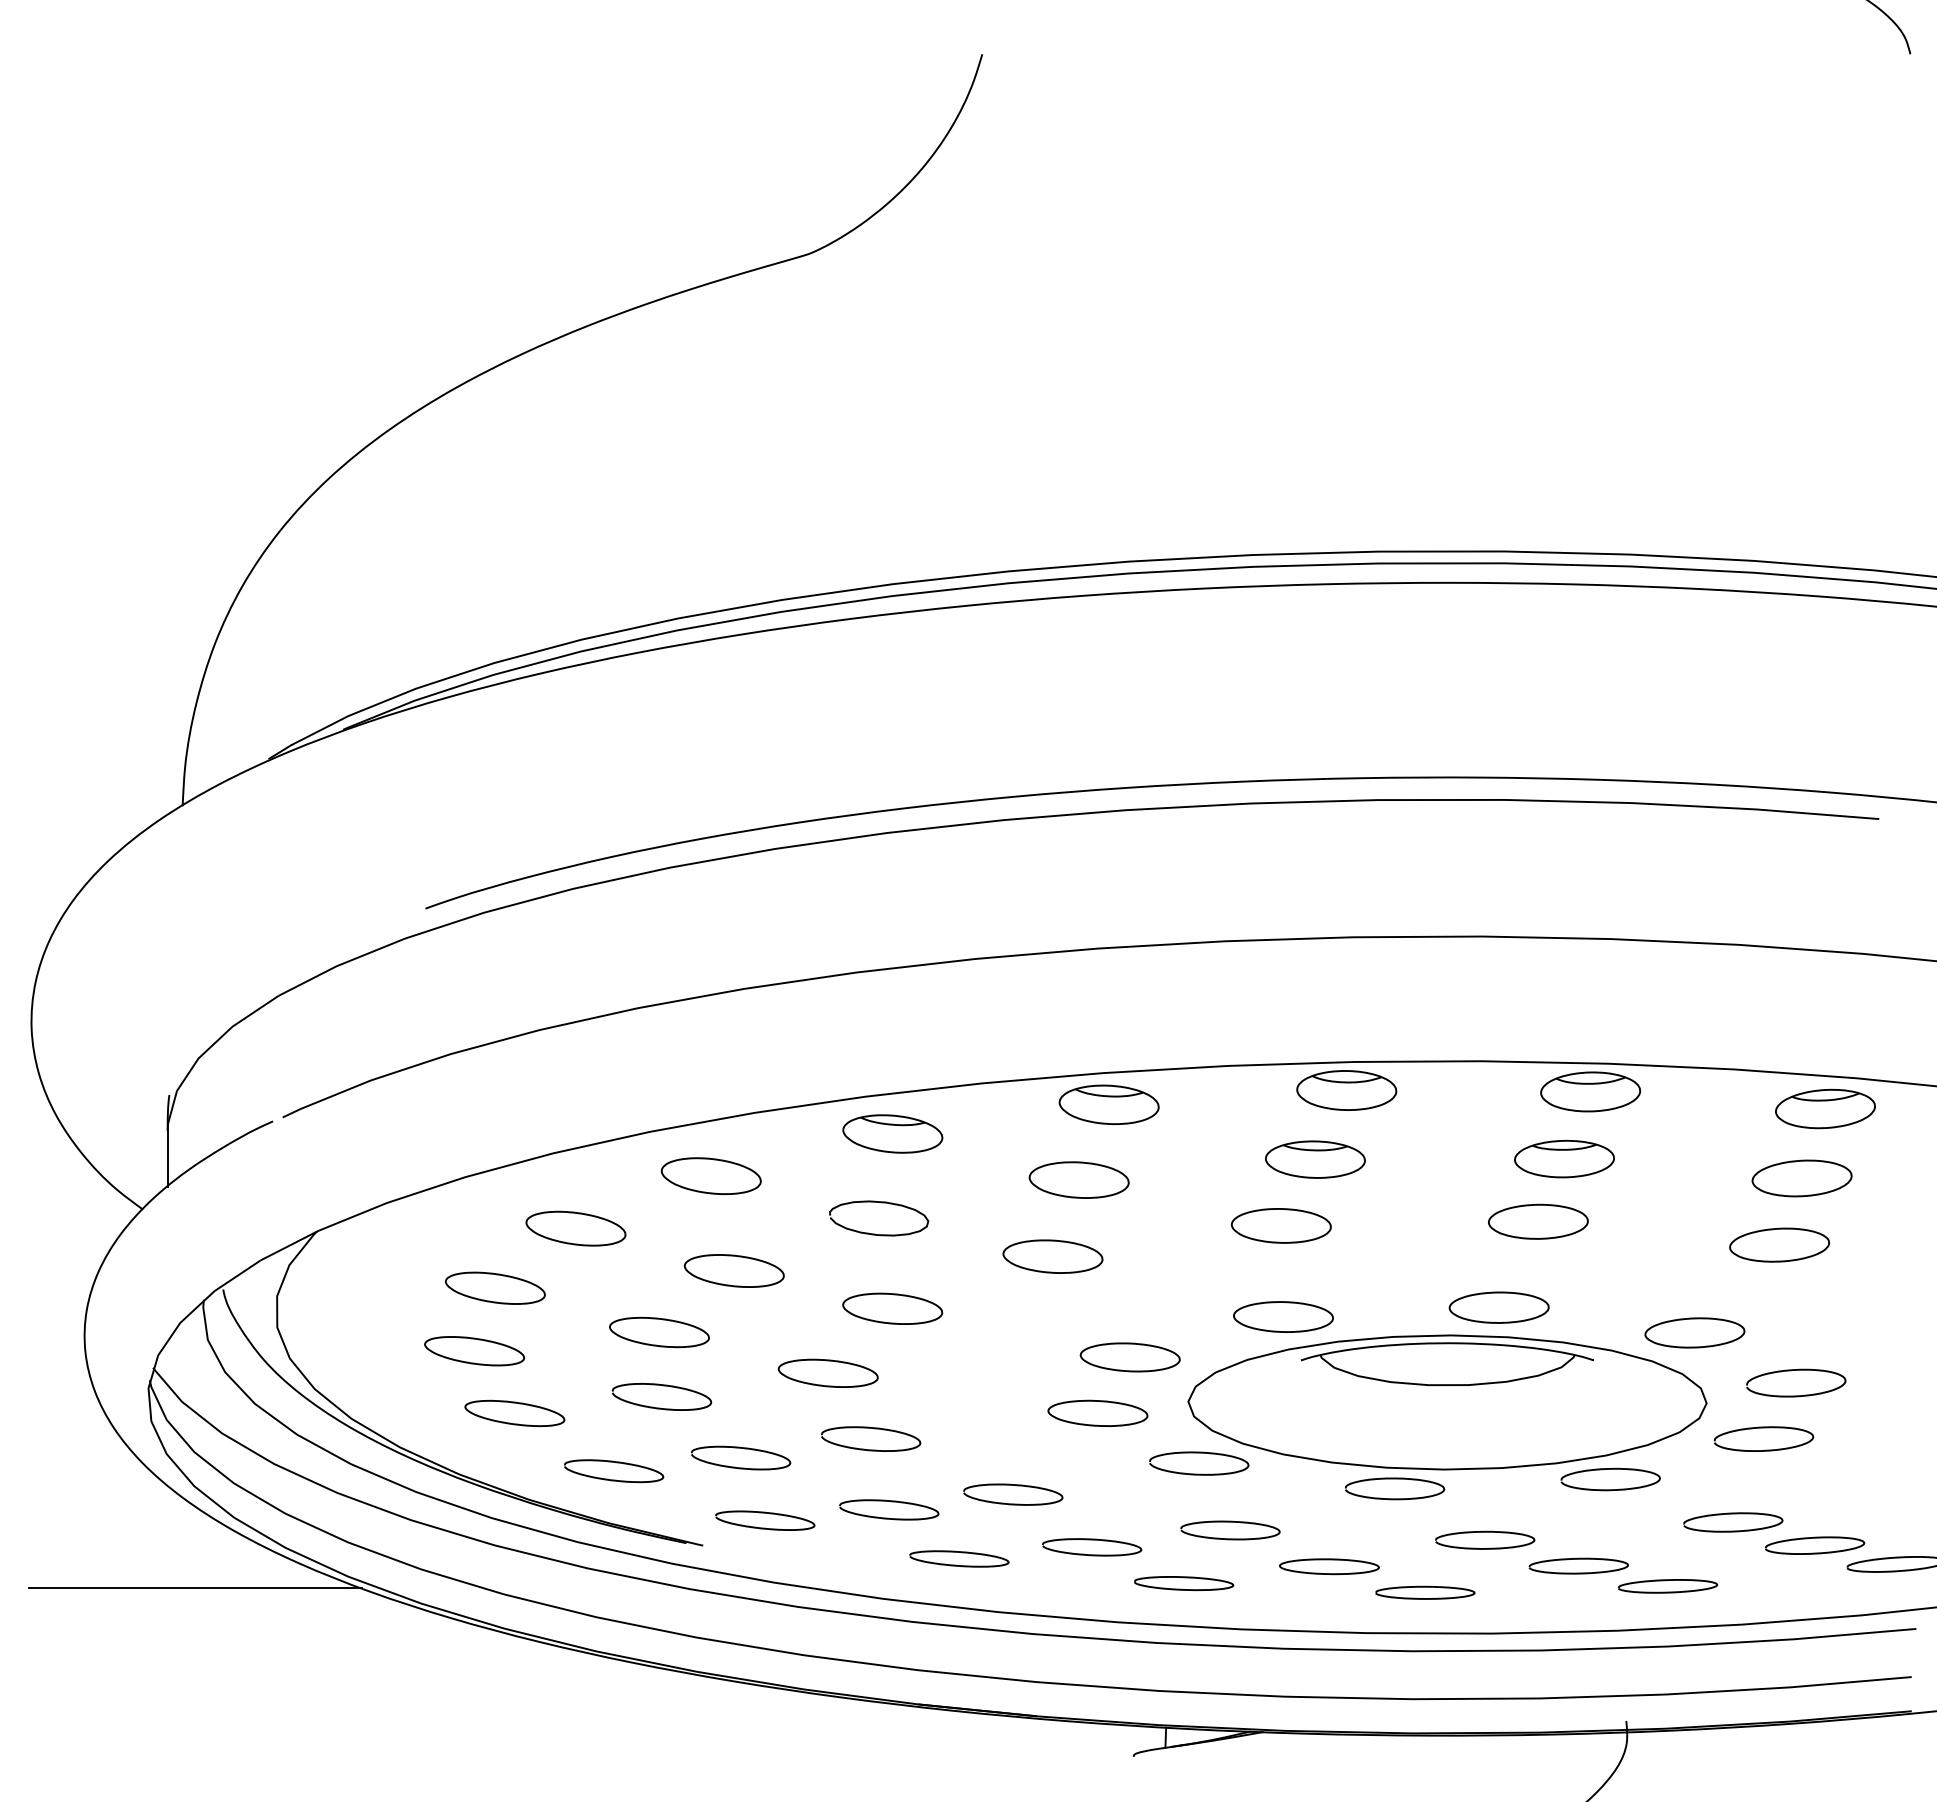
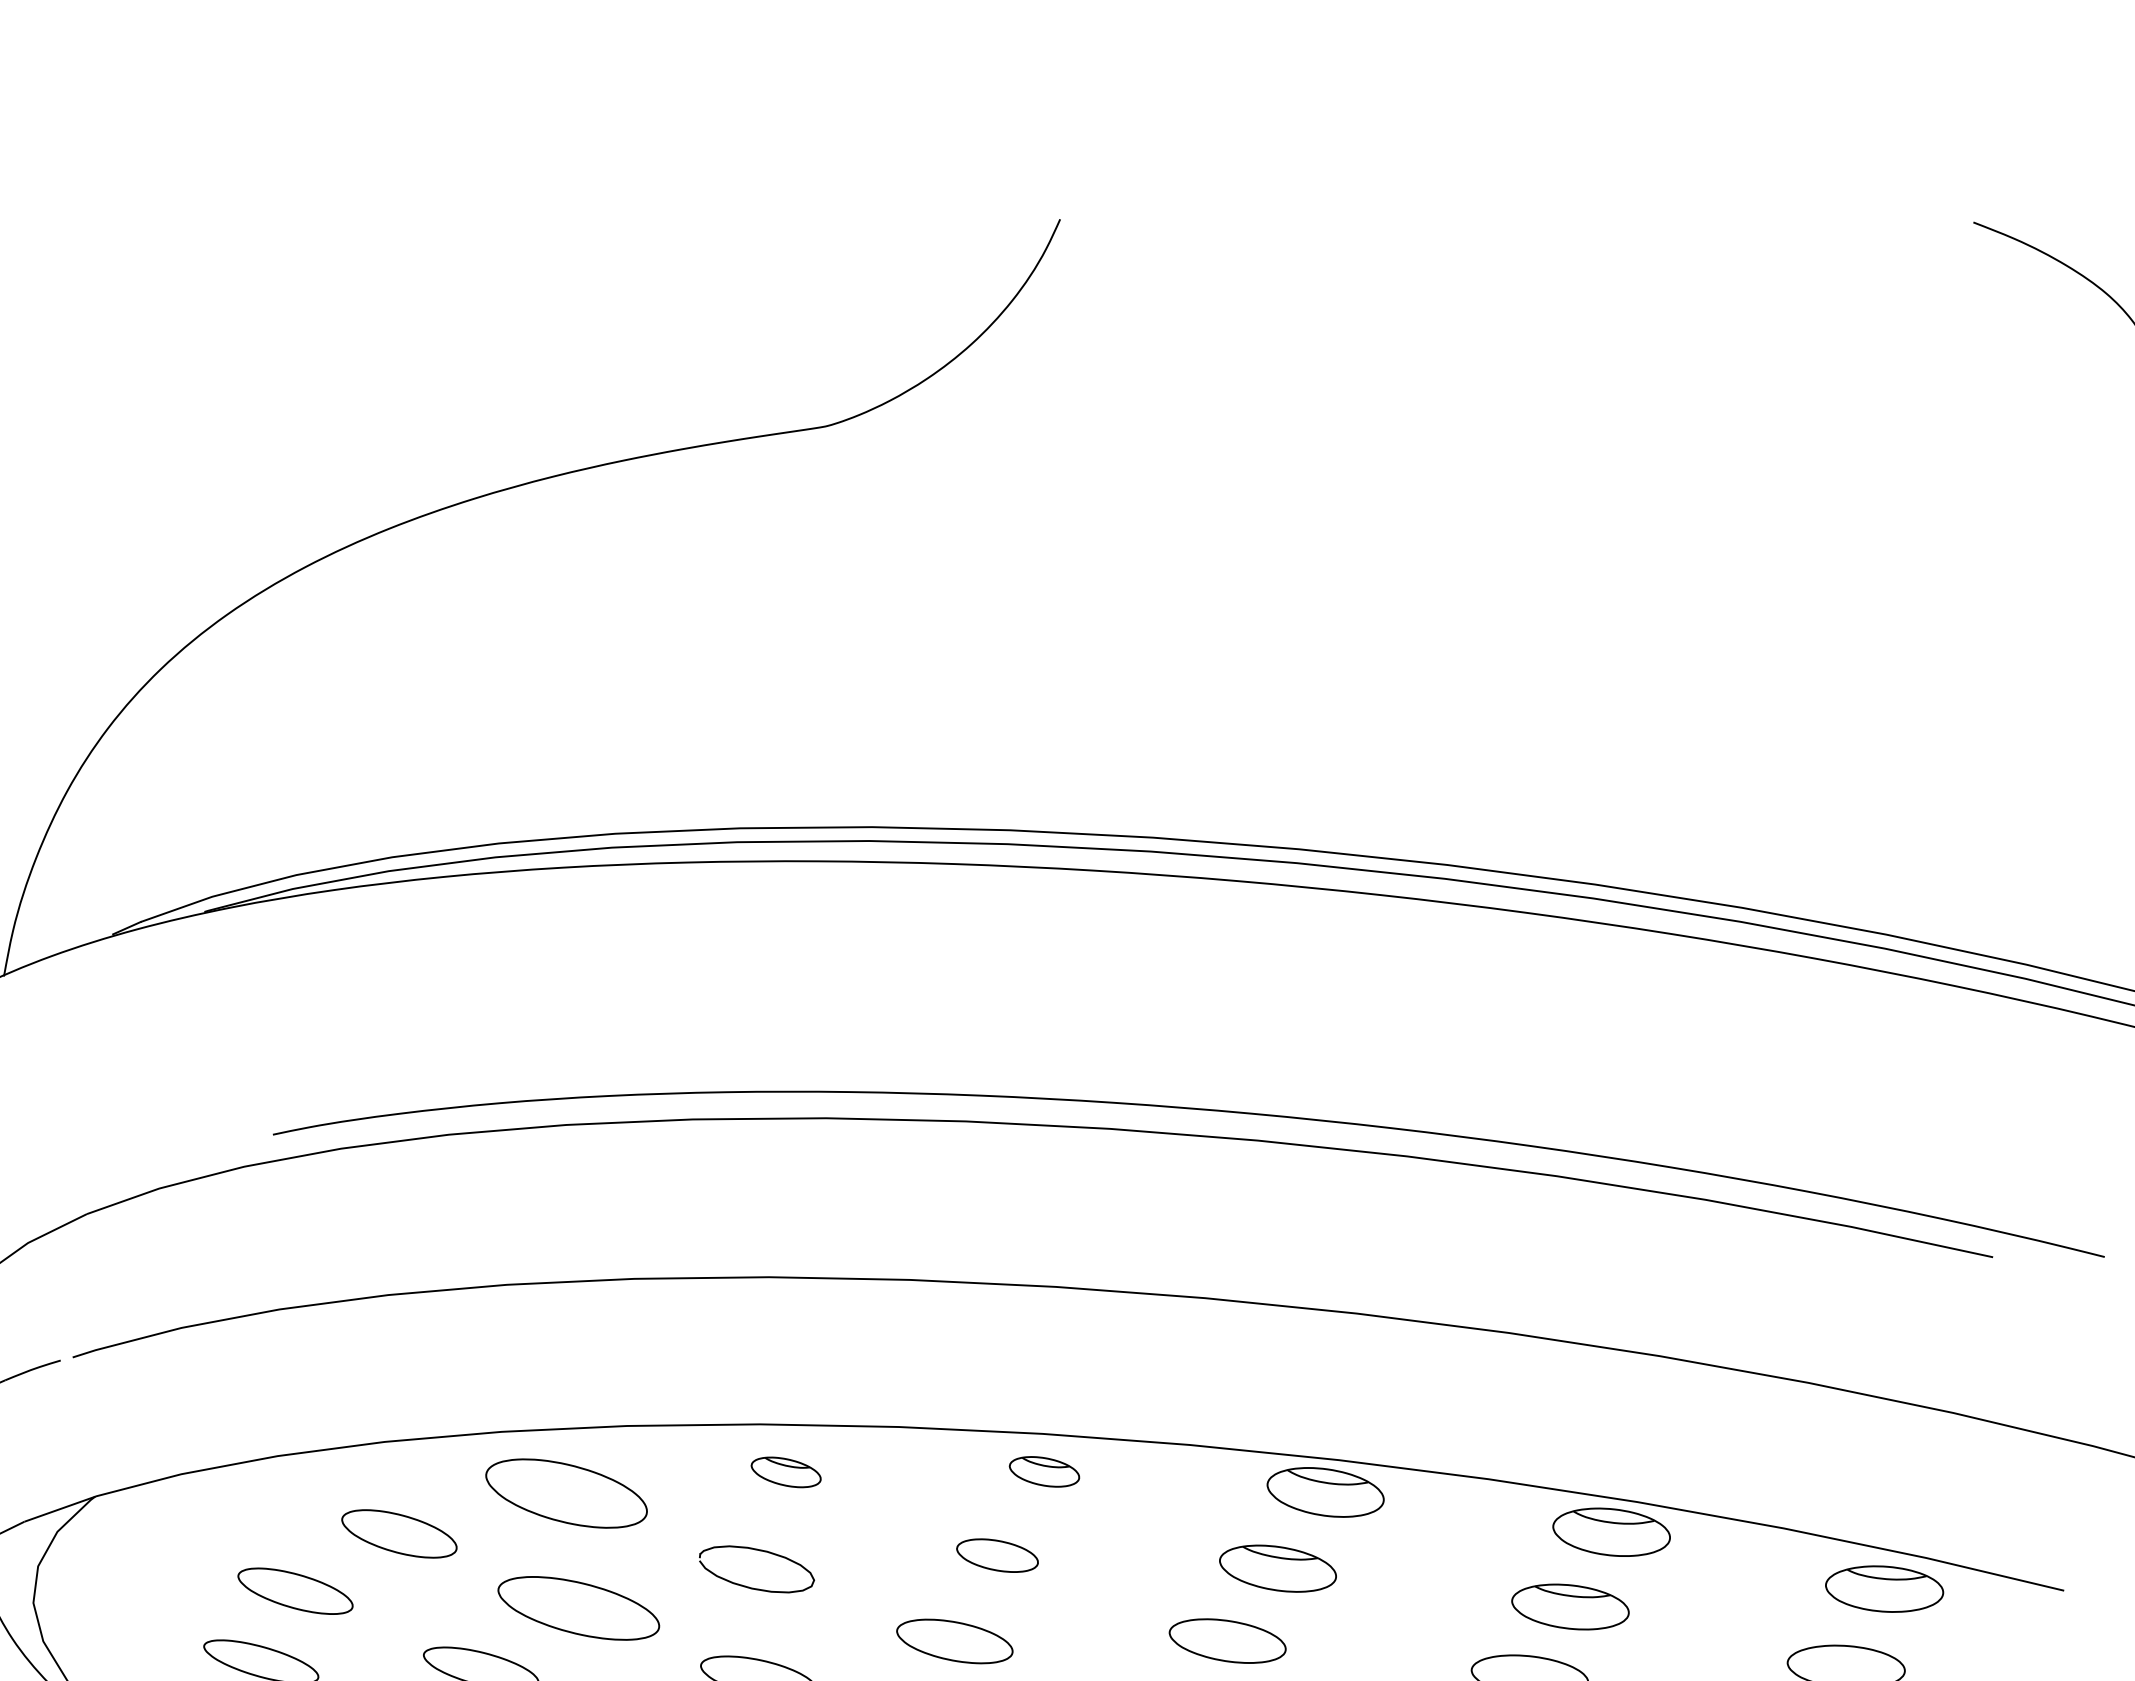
part: (1108, 1104) -> (1043, 1471), size x0.6
part: (892, 1133) -> (785, 1471), size x0.6
part: (710, 1175) -> (565, 1492), size x1.4
part: (1078, 1179) -> (996, 1554), size x0.7
part: (733, 1270) -> (577, 1607), size x1.4

